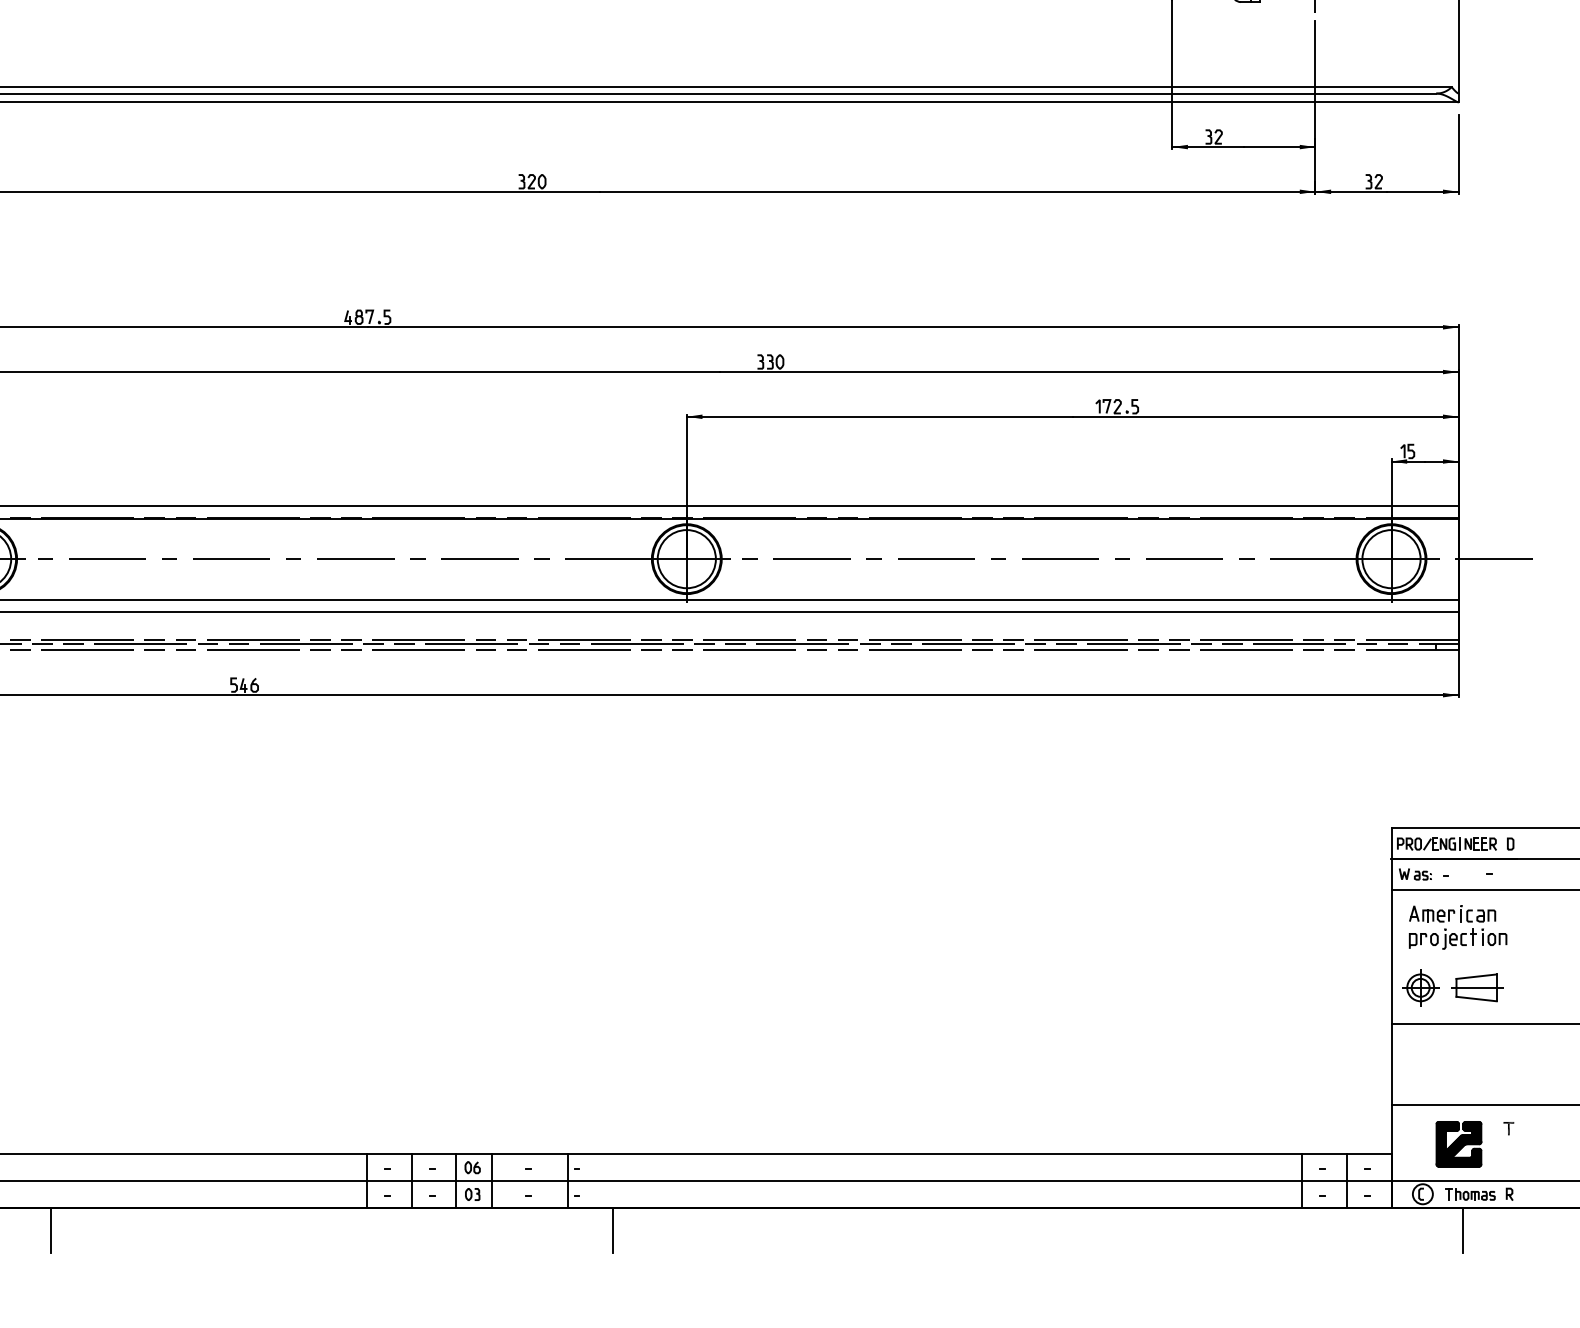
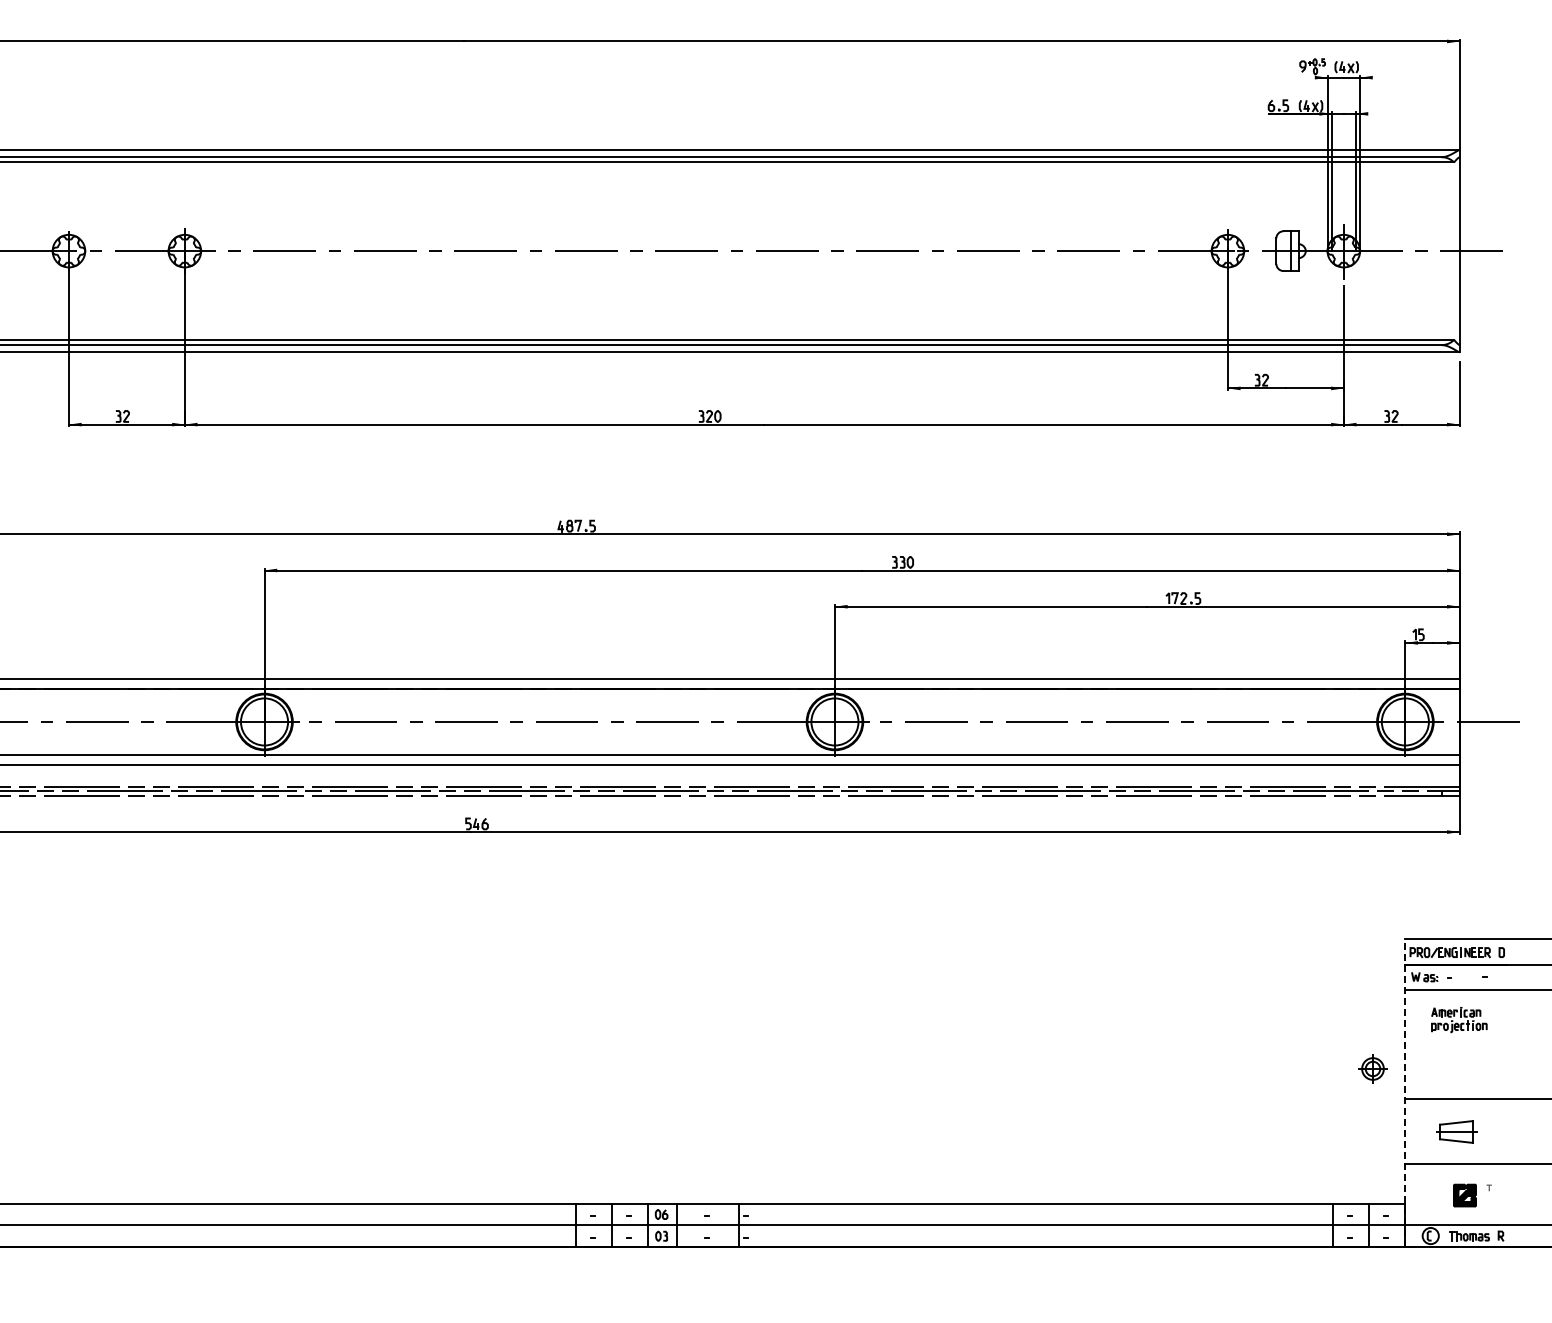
part: (1458, 926) -> (1459, 1019), size x0.7
part: (1420, 987) -> (1372, 1068), moved
part: (1476, 987) -> (1456, 1131), moved
line: (1391, 1018) -> (1405, 1093), solid -> dashed
part: (1474, 1144) -> (1472, 1195), size x0.6
line: (51, 1230) -> (320, 1265), removed
line: (613, 1230) -> (775, 1265), removed
line: (1463, 1230) -> (1463, 1265), removed

